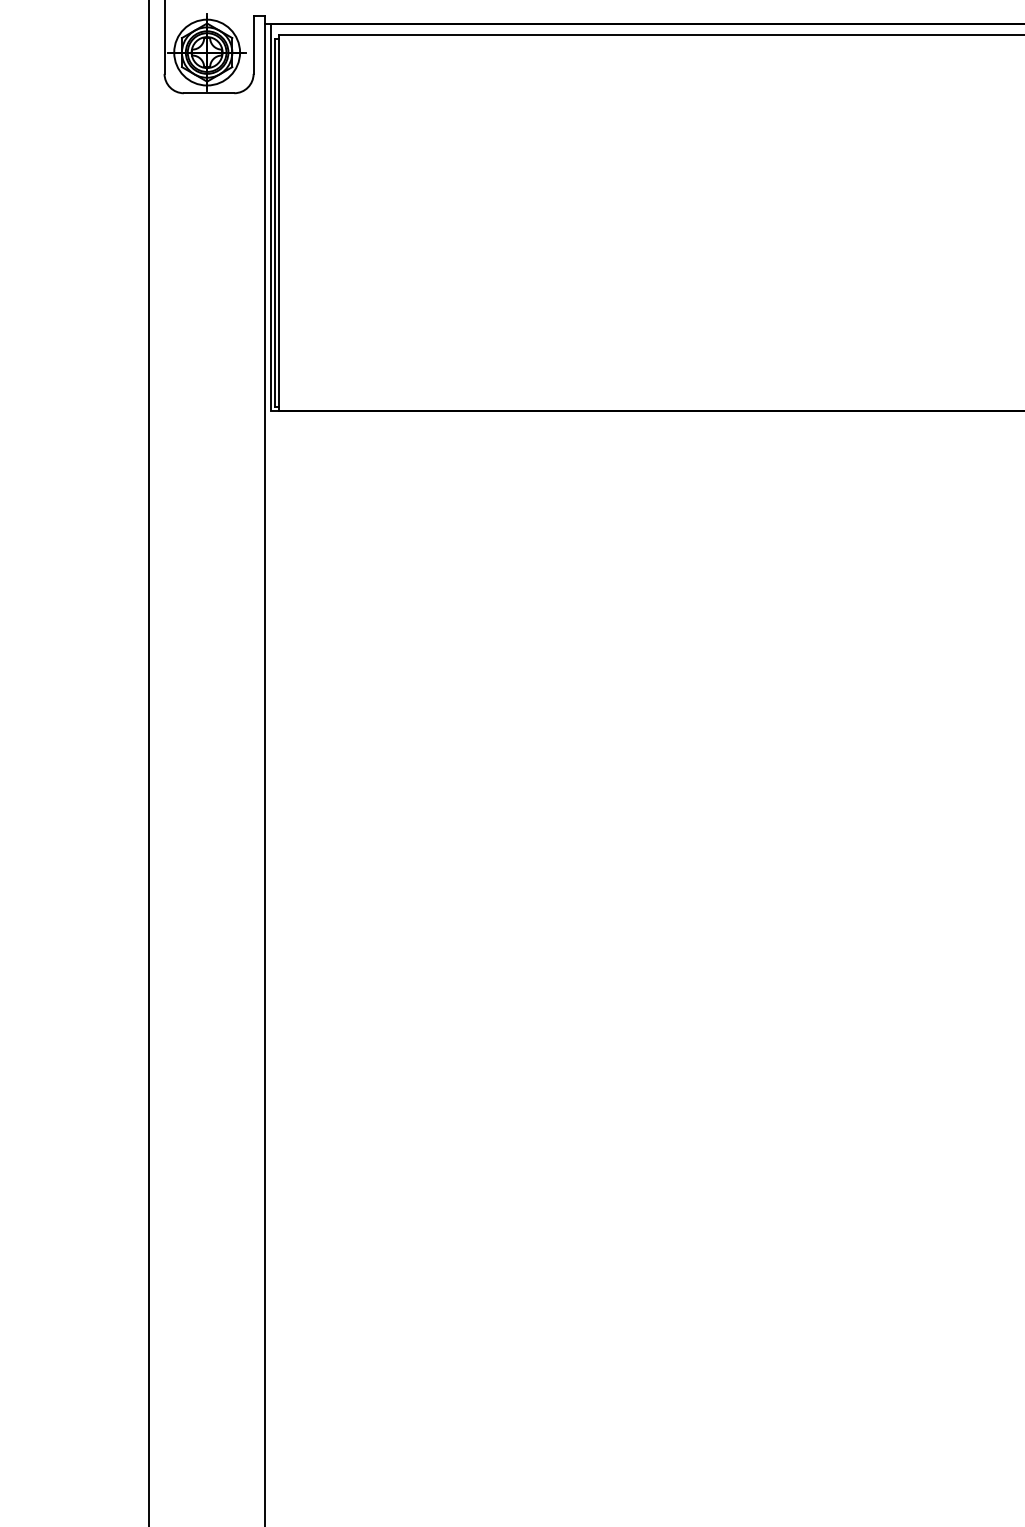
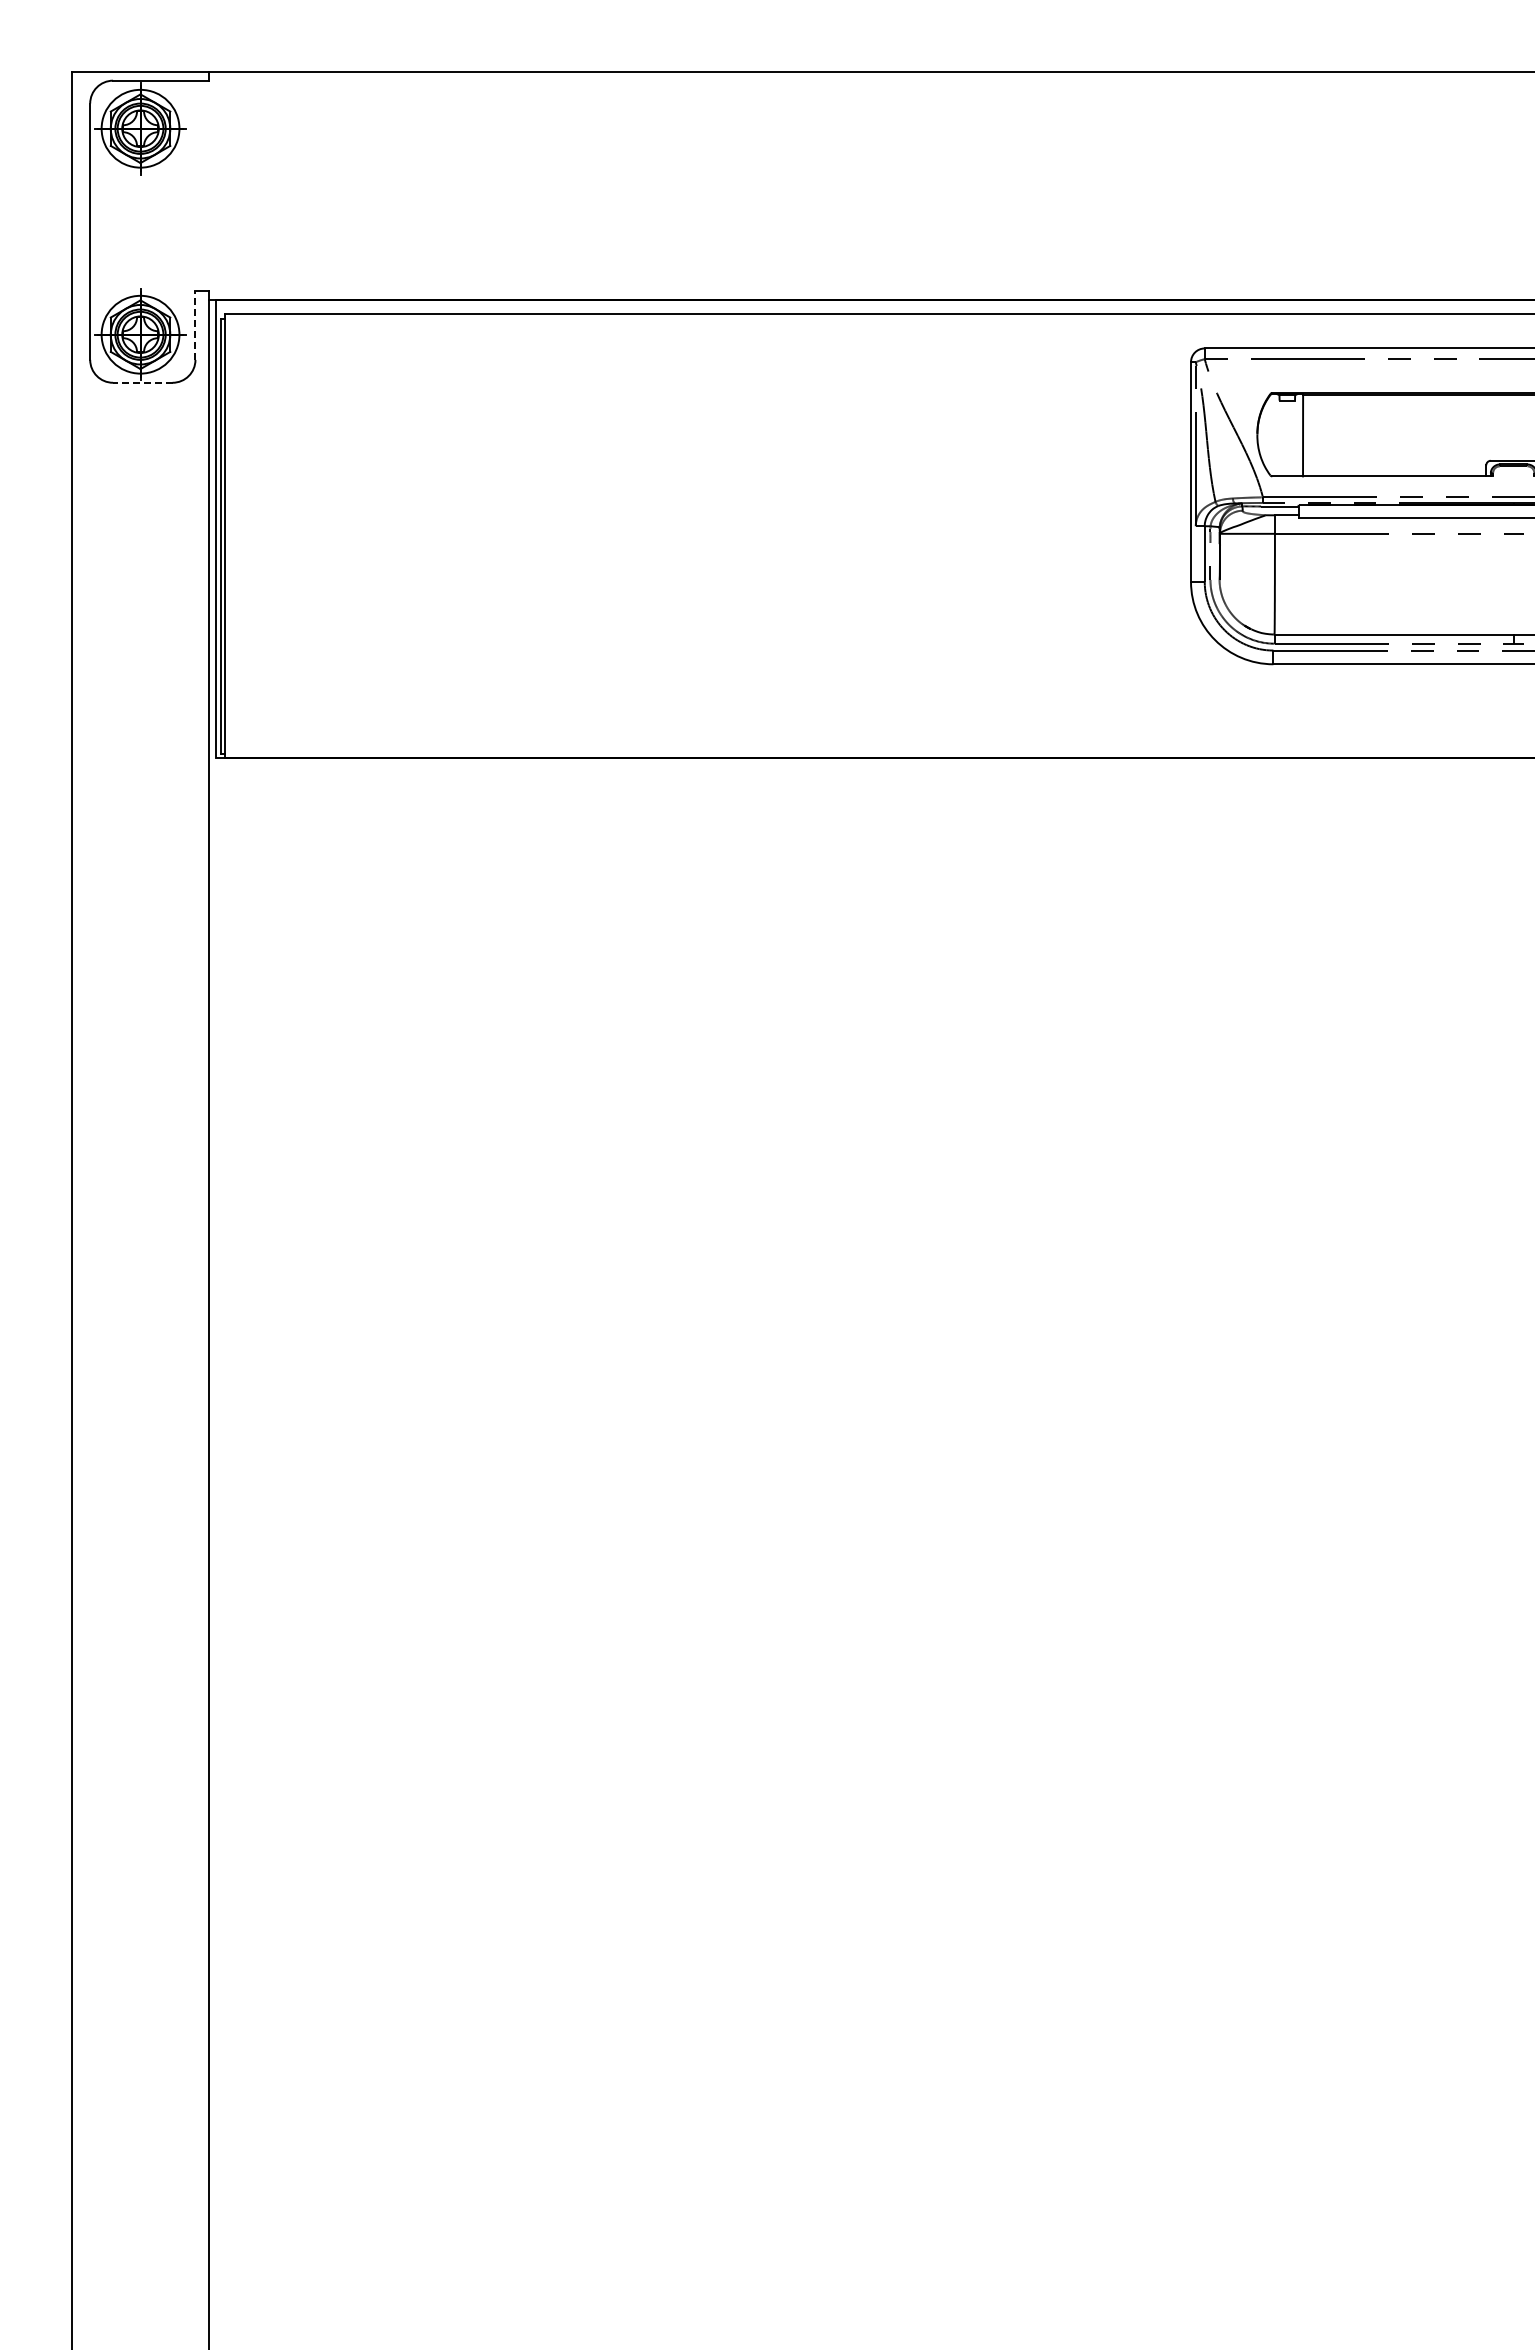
line: (253, 44) -> (195, 325), solid -> dashed
line: (208, 93) -> (142, 382), solid -> dashed

